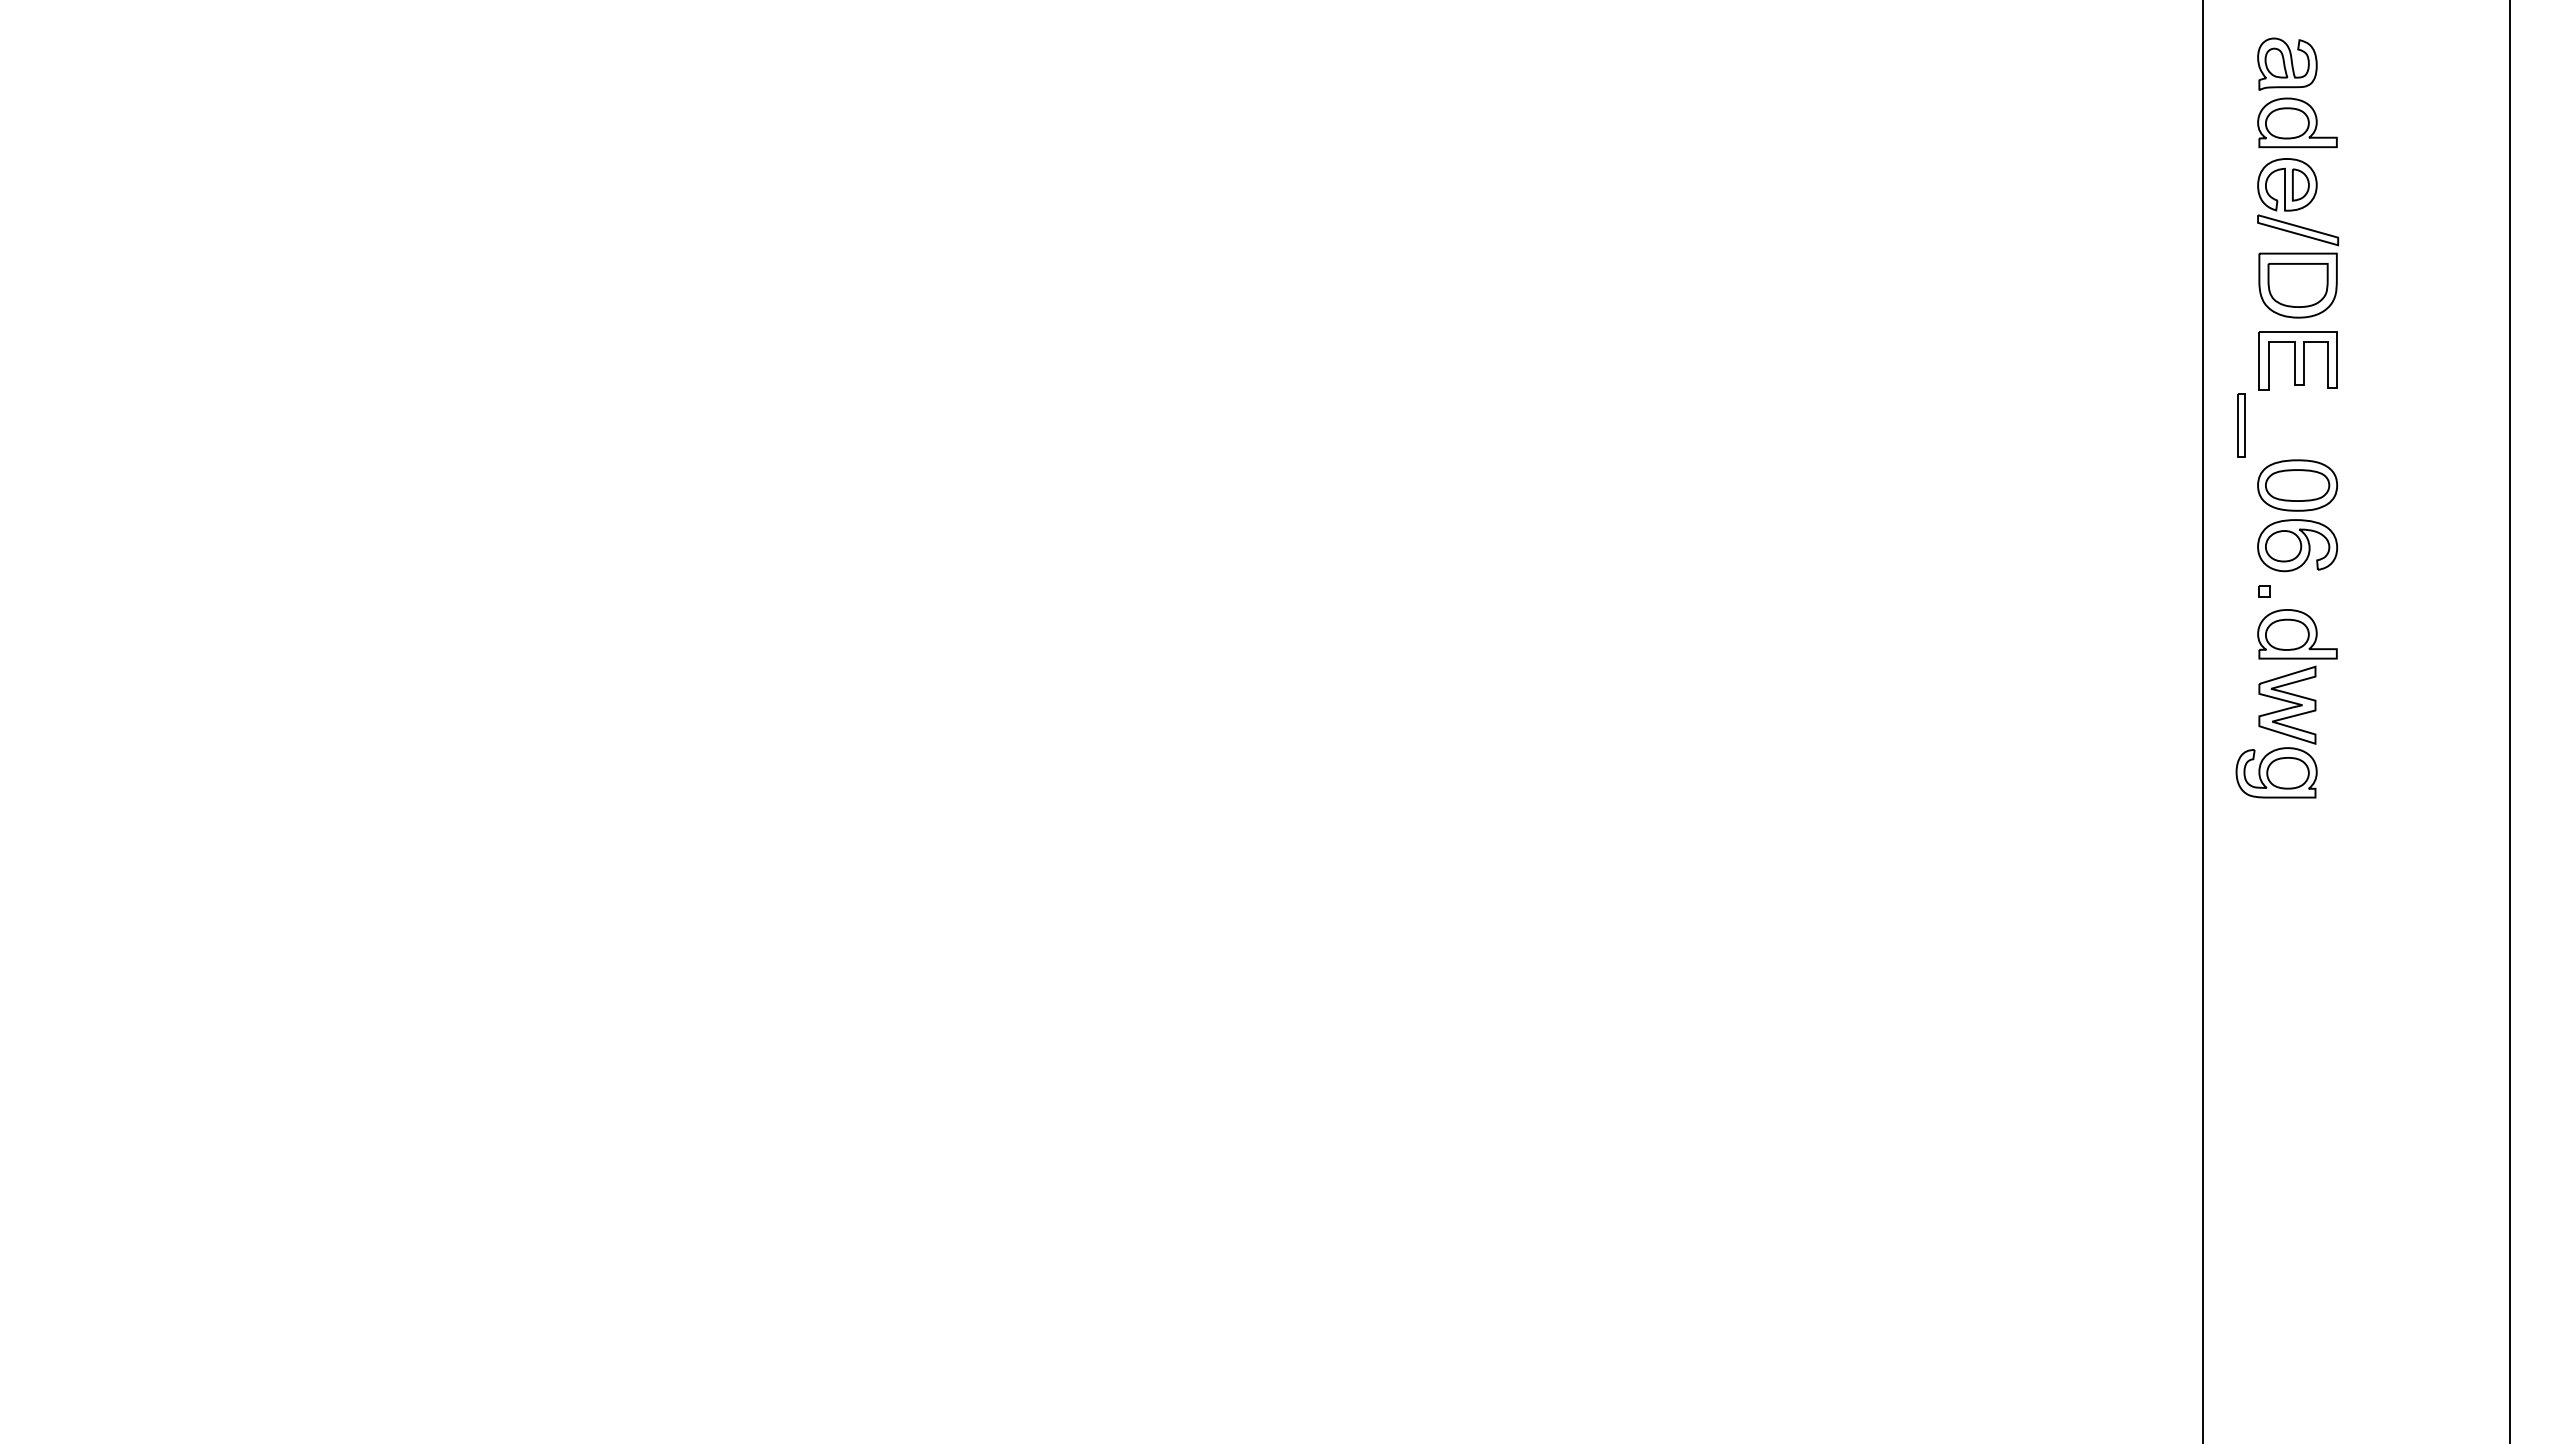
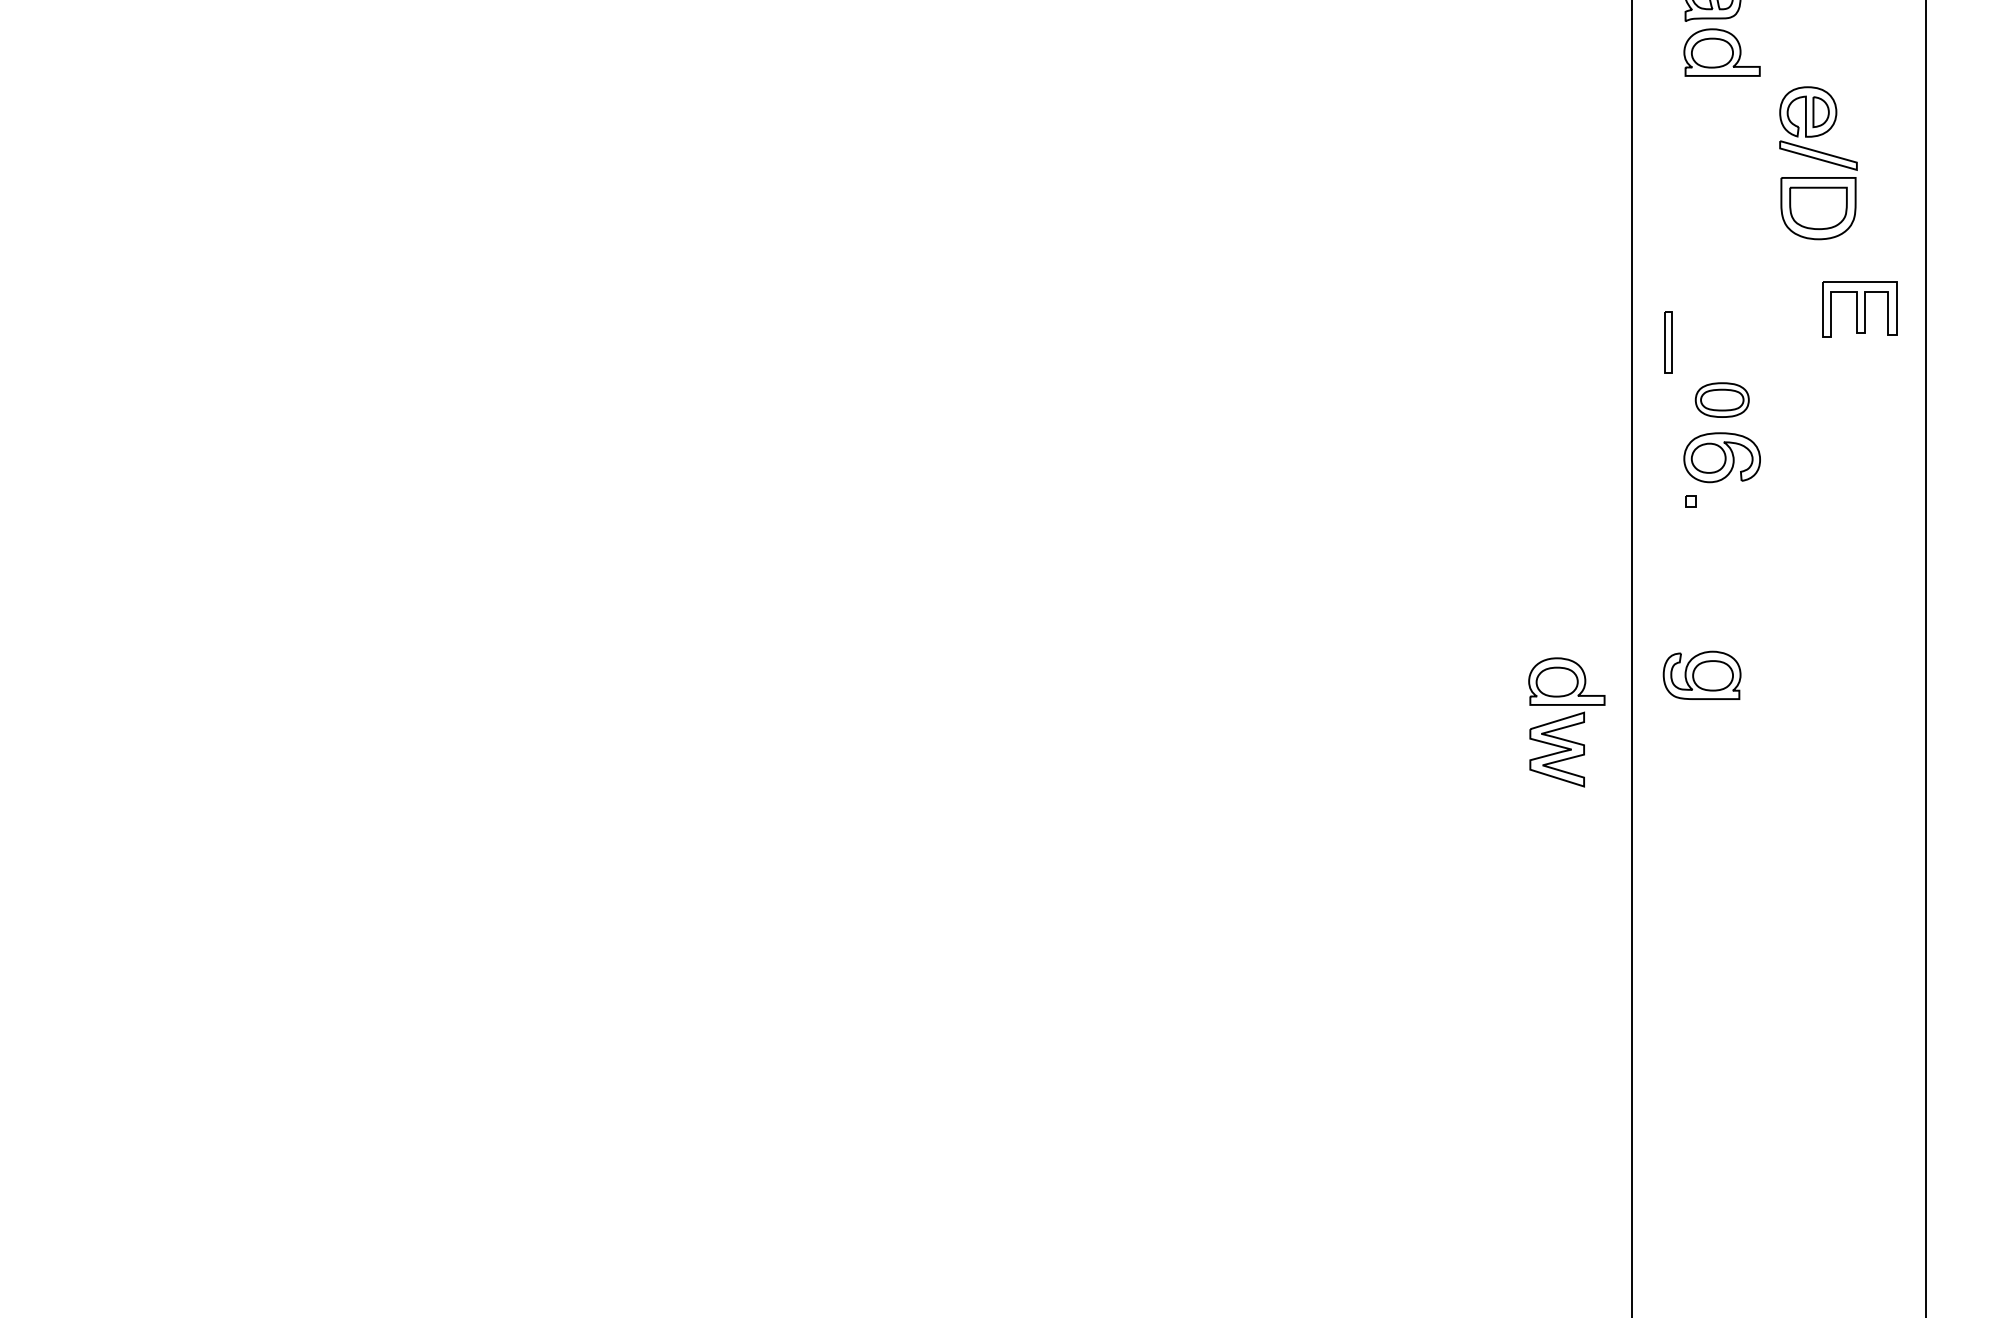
part: (2298, 238) -> (1818, 163), moved
part: (2297, 360) -> (1859, 309), moved
part: (2297, 485) -> (1722, 400), size x0.7
part: (2297, 676) -> (1566, 722), moved

